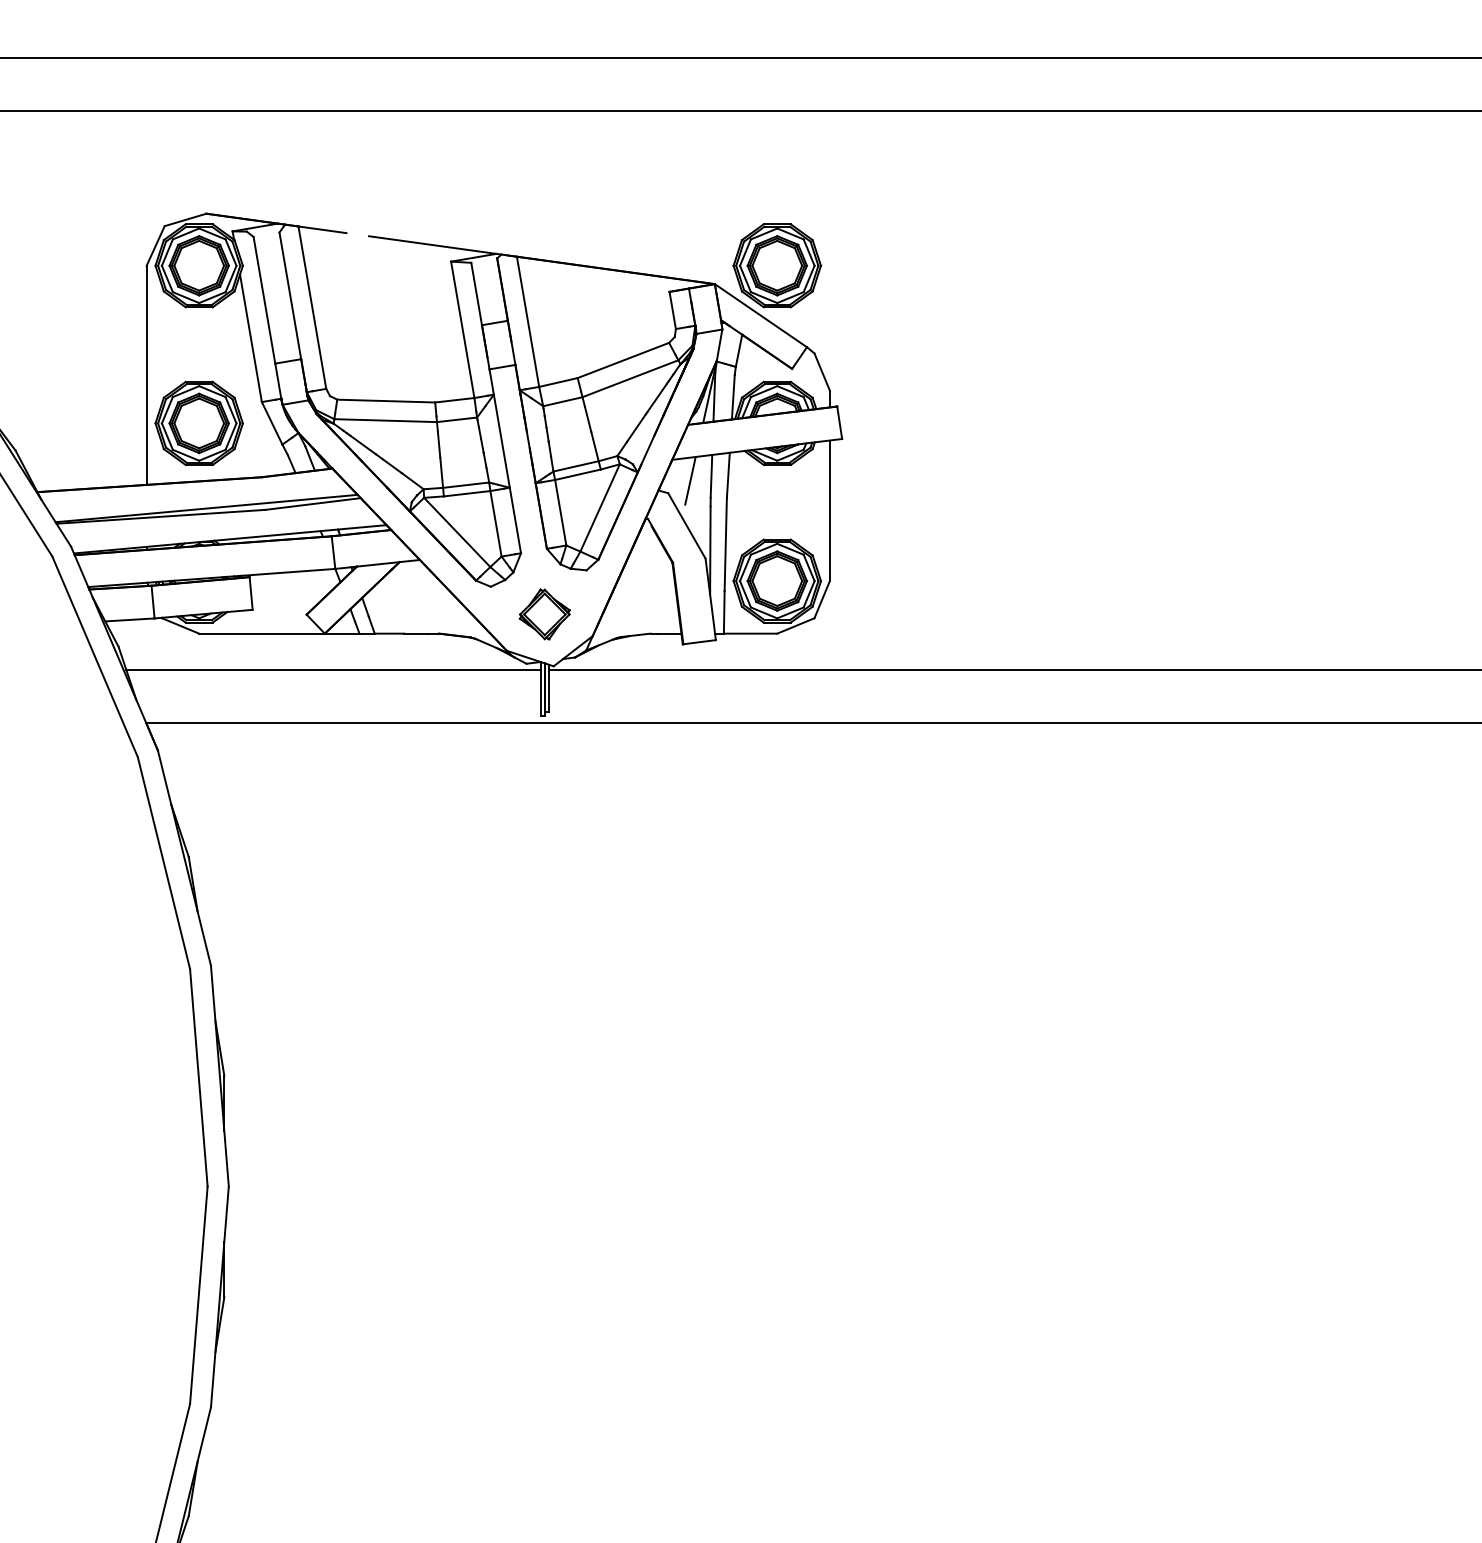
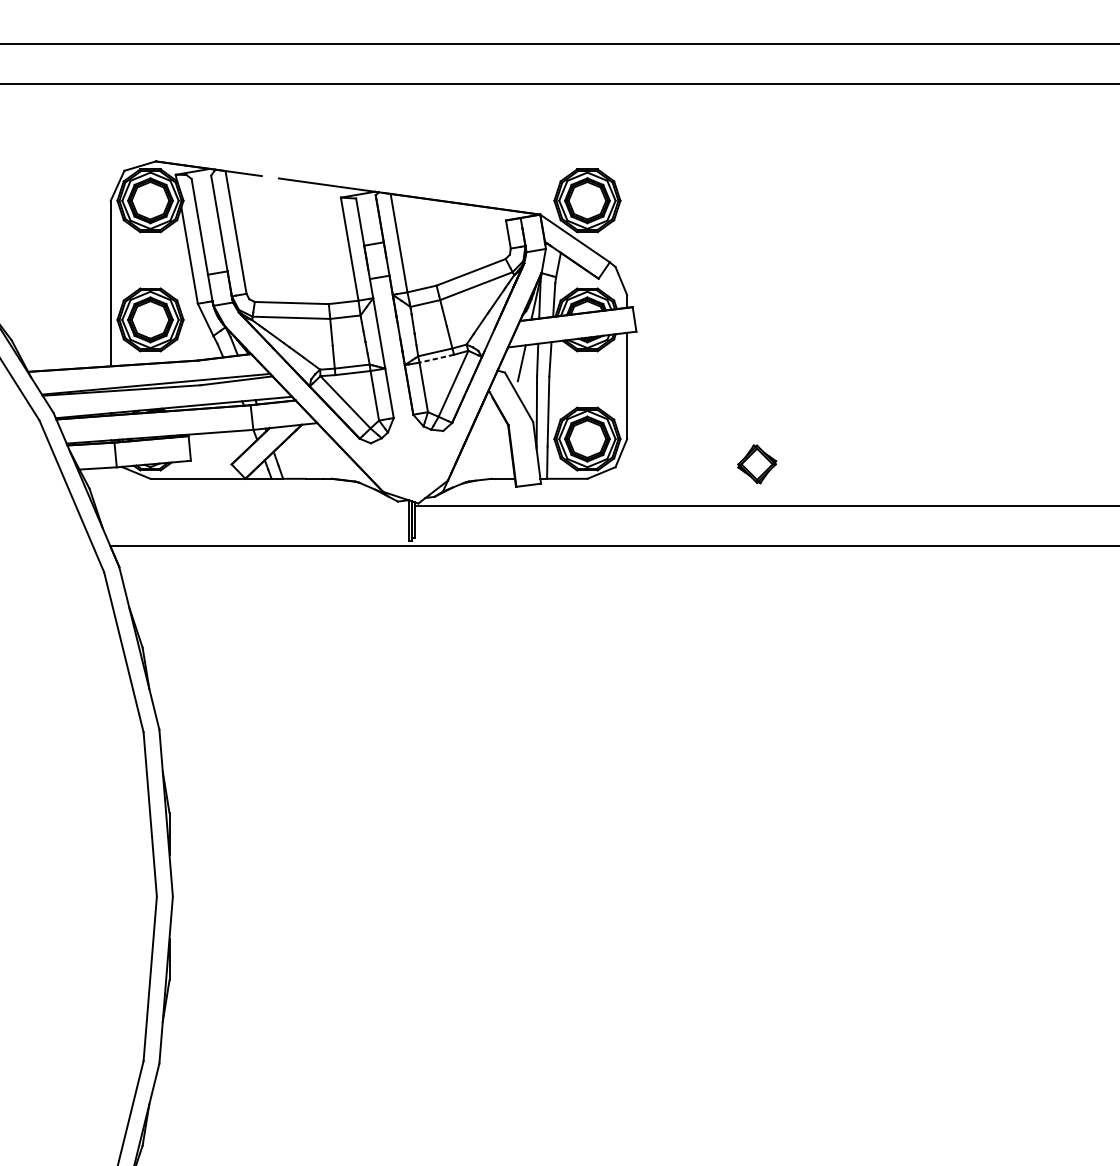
line: (577, 474) -> (436, 358), solid -> dashed
part: (544, 614) -> (756, 464), moved
line: (333, 669) -> (252, 505), removed

